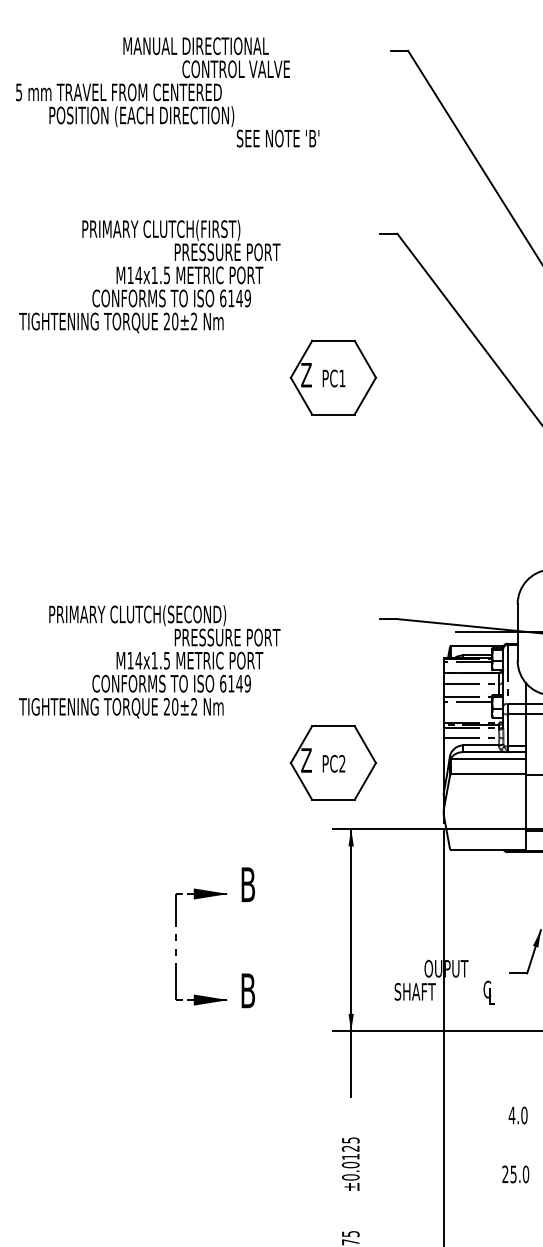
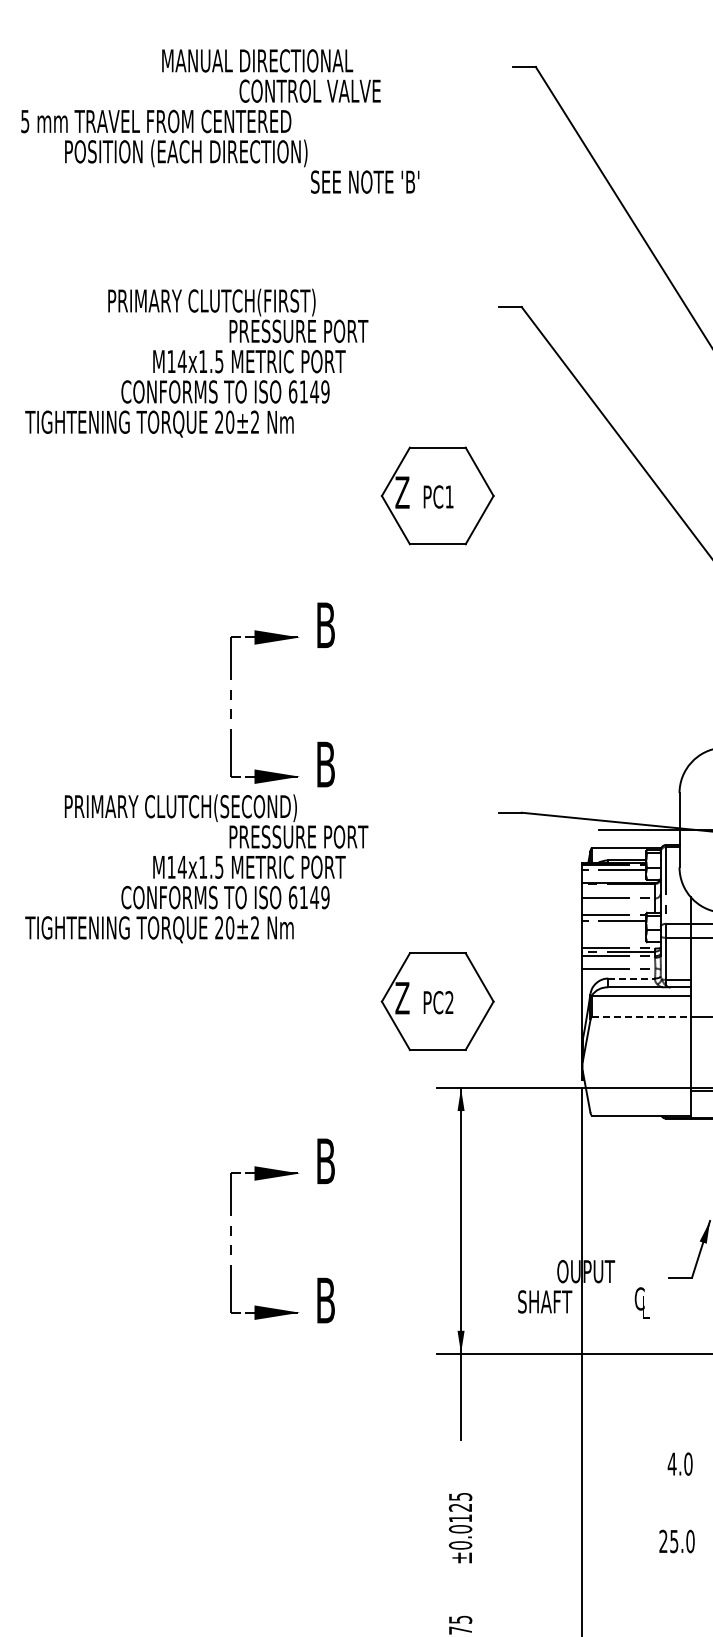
part: (176, 529) -> (231, 694), added
line: (481, 745) -> (632, 978), solid -> dashed
line: (488, 774) -> (641, 1016), solid -> dashed

